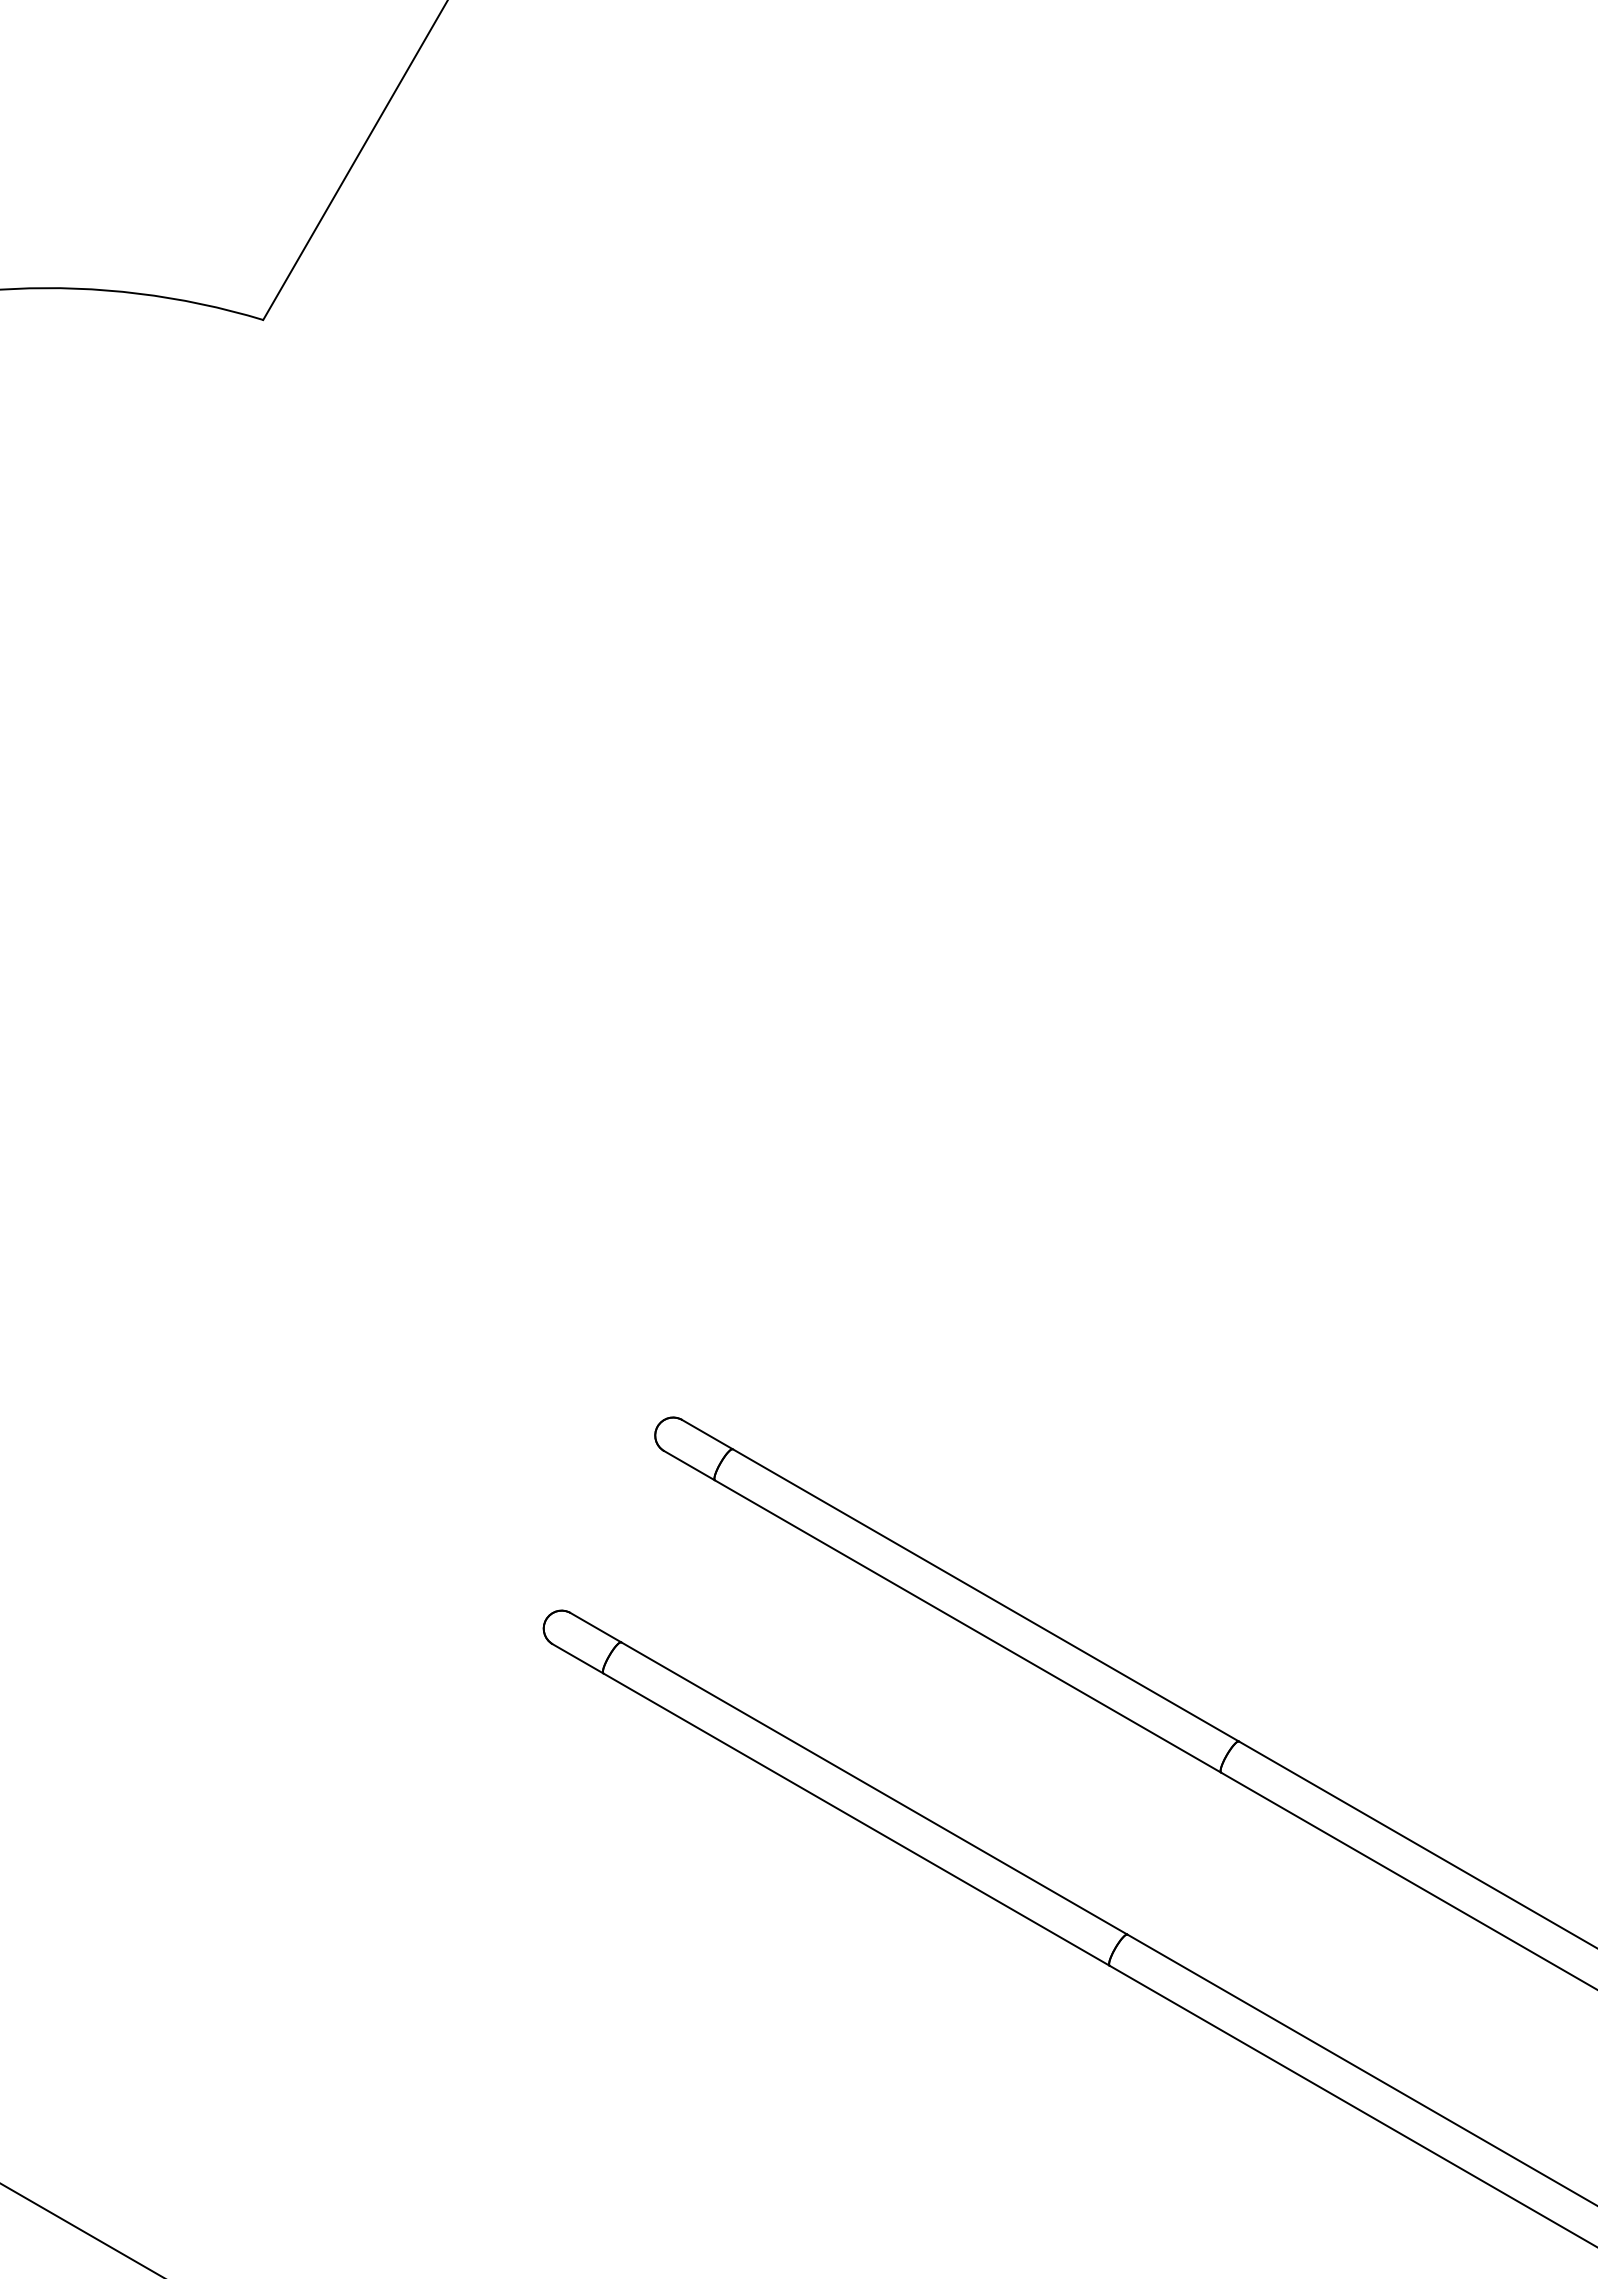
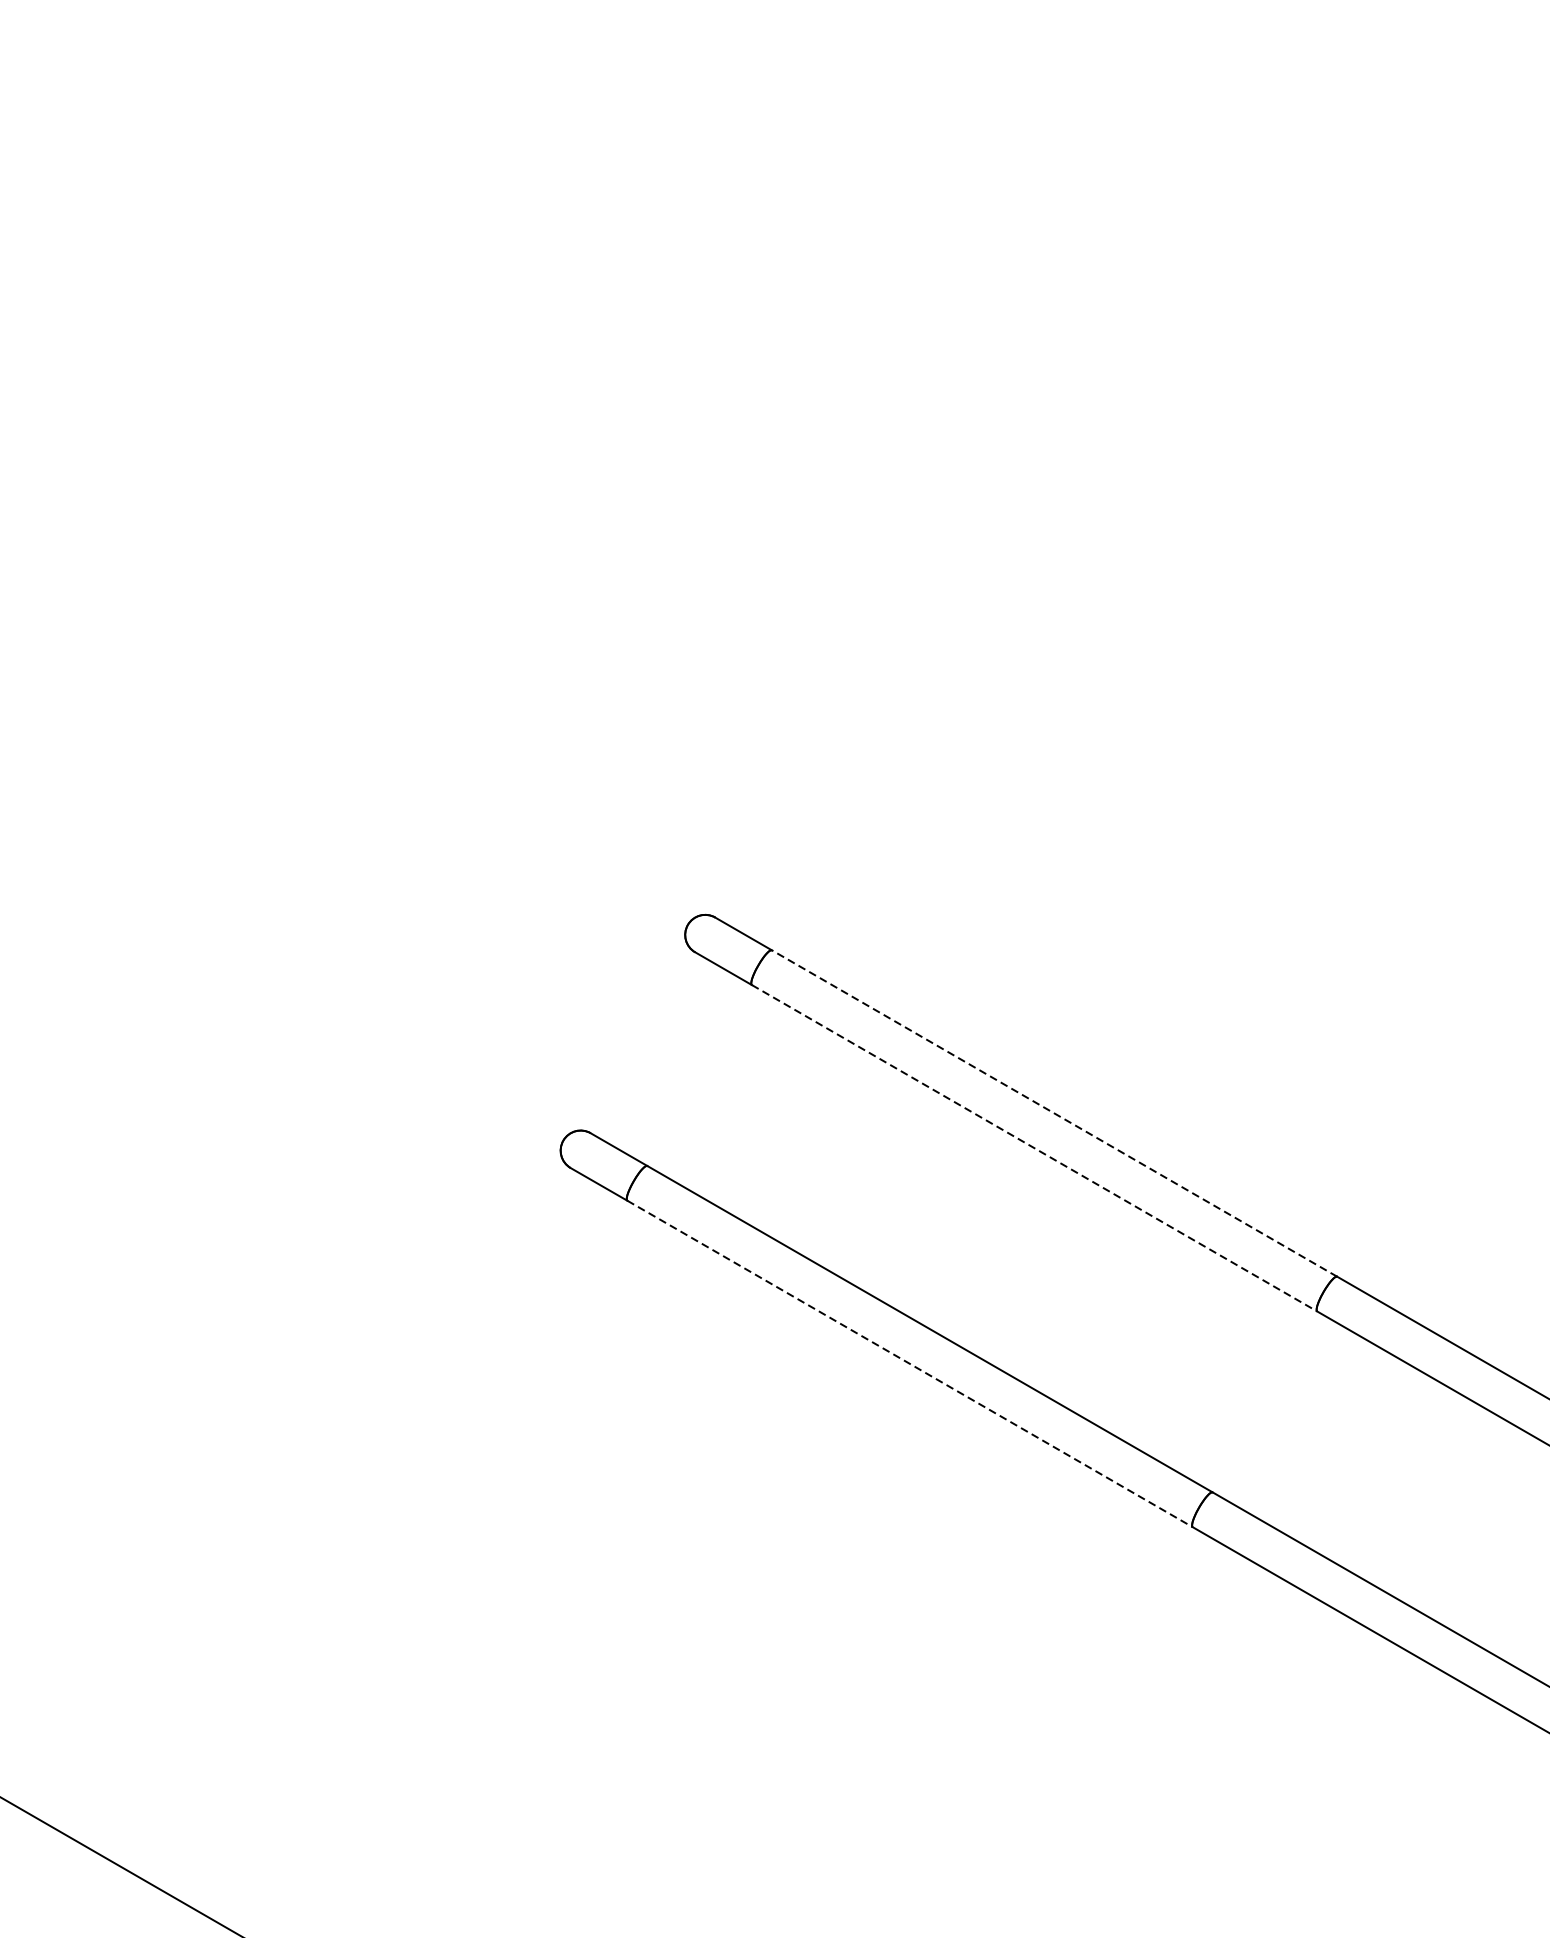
line: (985, 1595) -> (1054, 1113), solid -> dashed
line: (968, 1626) -> (1035, 1148), solid -> dashed
line: (856, 1819) -> (909, 1363), solid -> dashed

